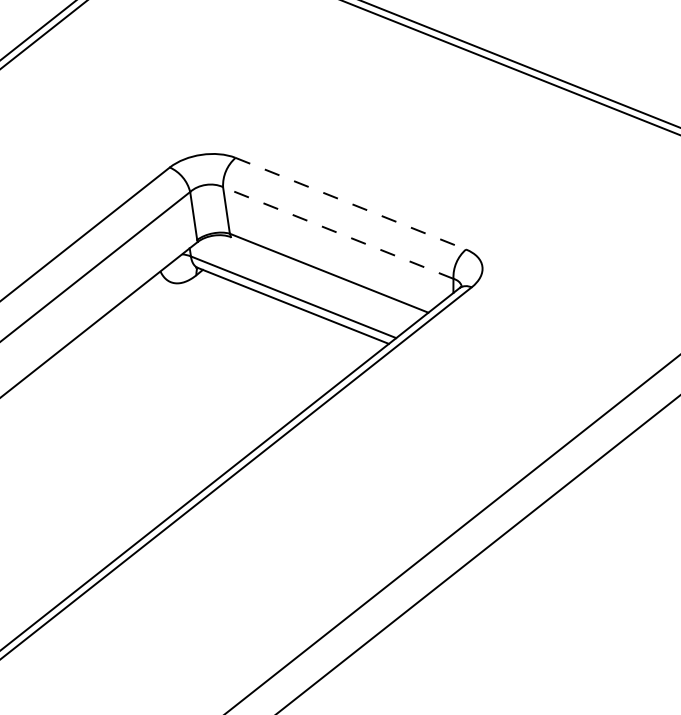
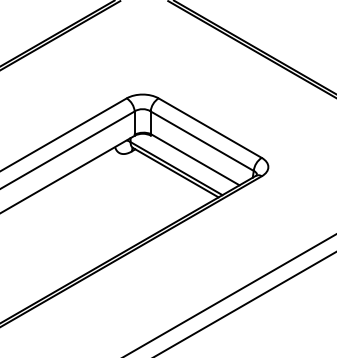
line: (351, 204) -> (210, 128), dashed -> solid
line: (338, 233) -> (202, 141), dashed -> solid

